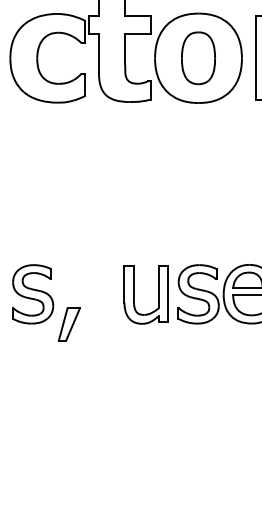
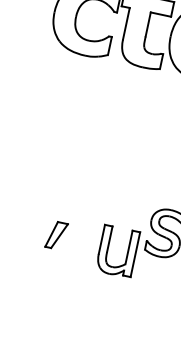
part: (33, 294) -> (32, 205), removed
part: (134, 294) -> (108, 249), moved

